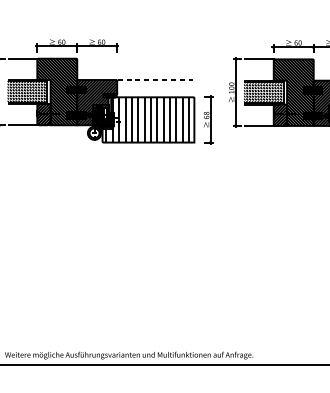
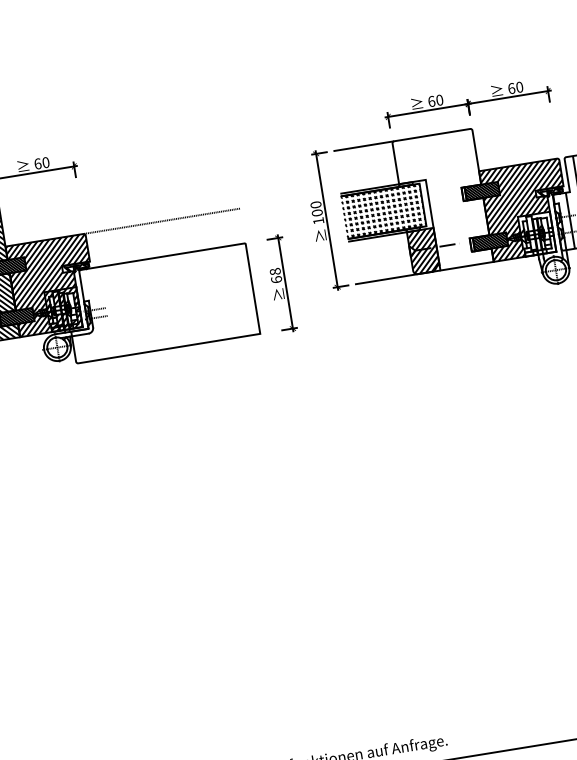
hatch: (293, 92) -> (442, 201), removed
hatch: (147, 119) -> (158, 302), removed

